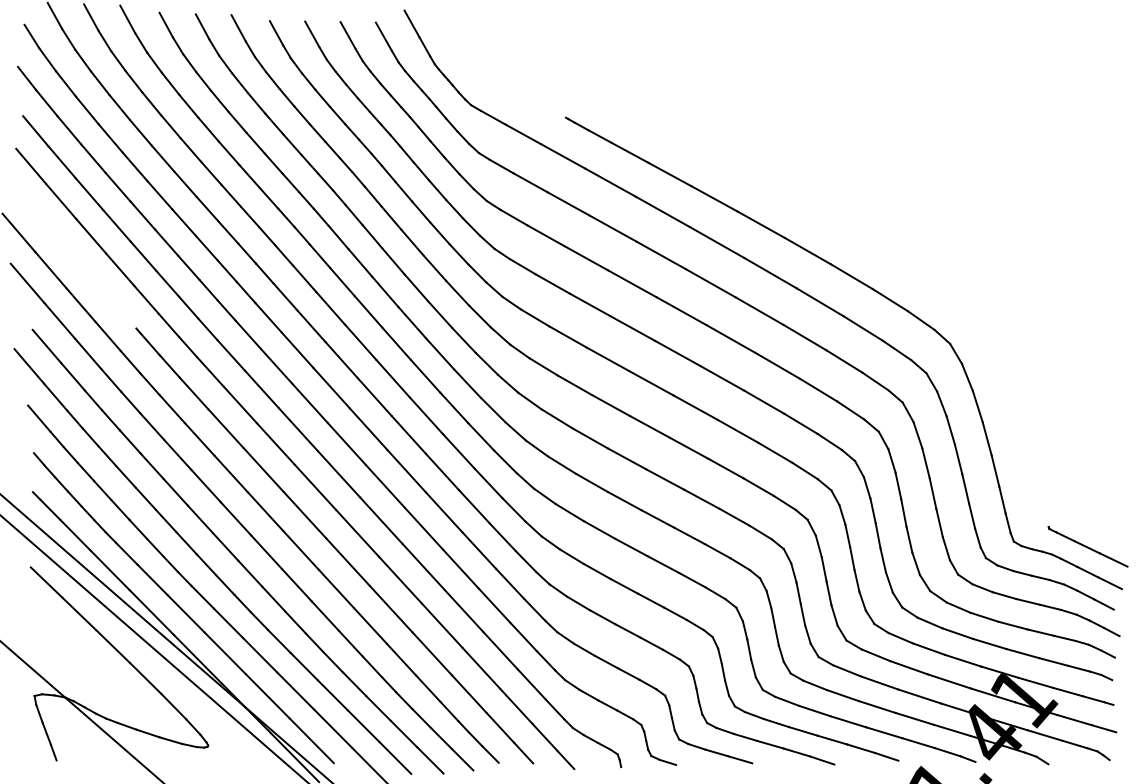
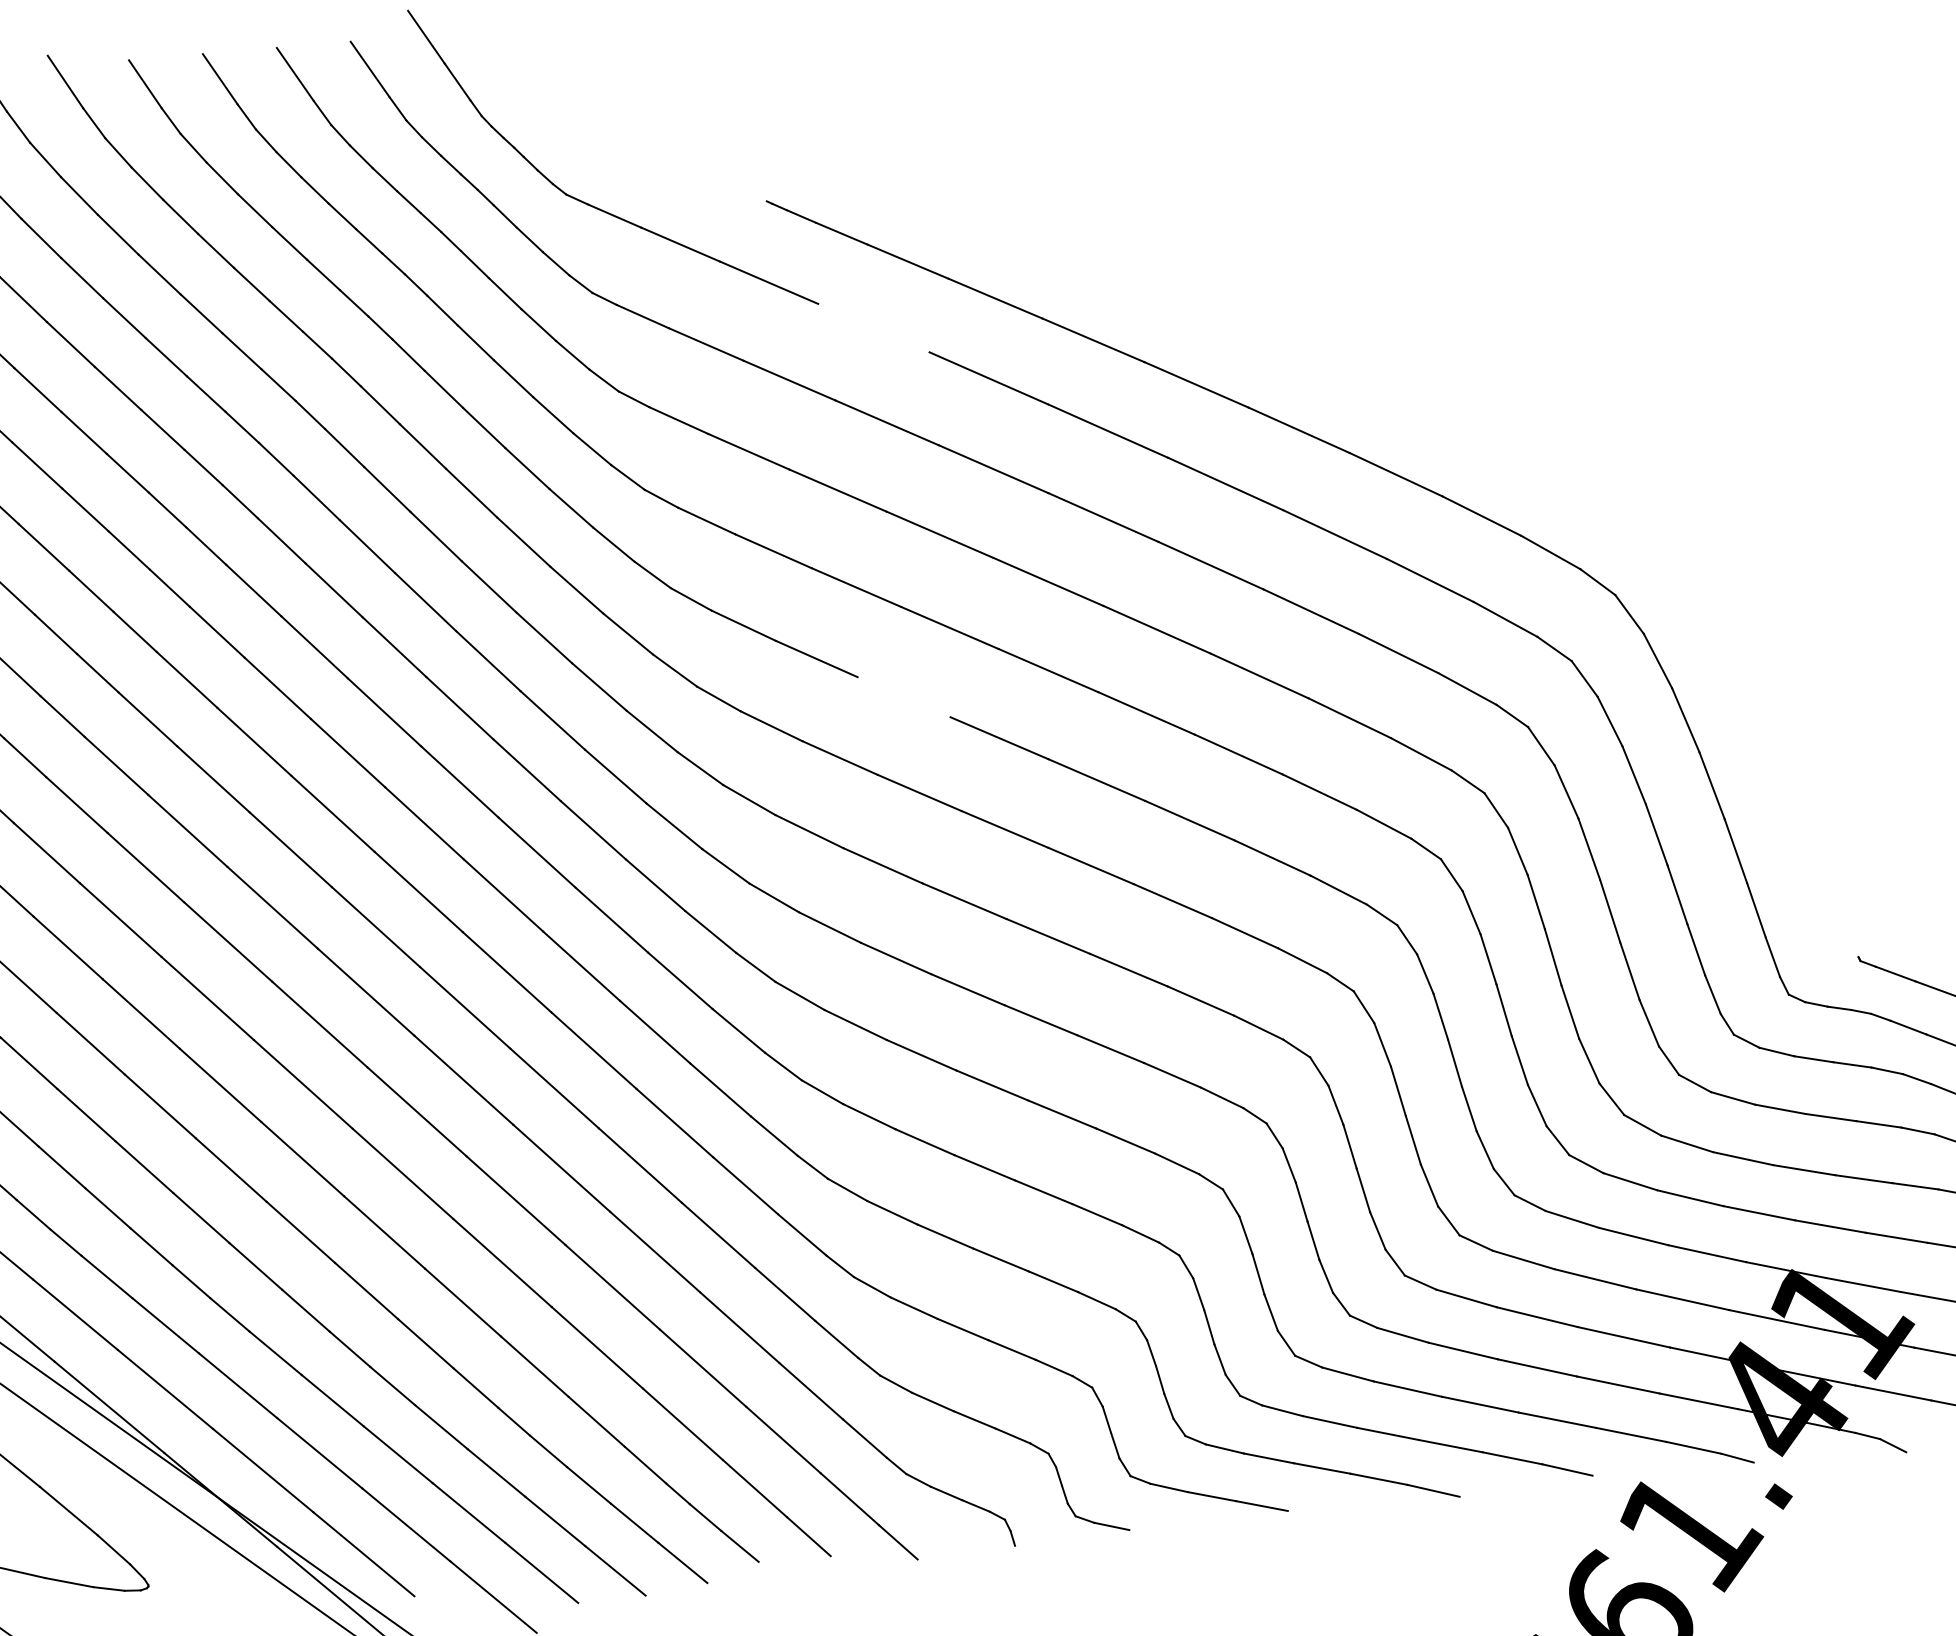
line: (610, 182) -> (873, 327), removed
line: (607, 359) -> (903, 697), removed

